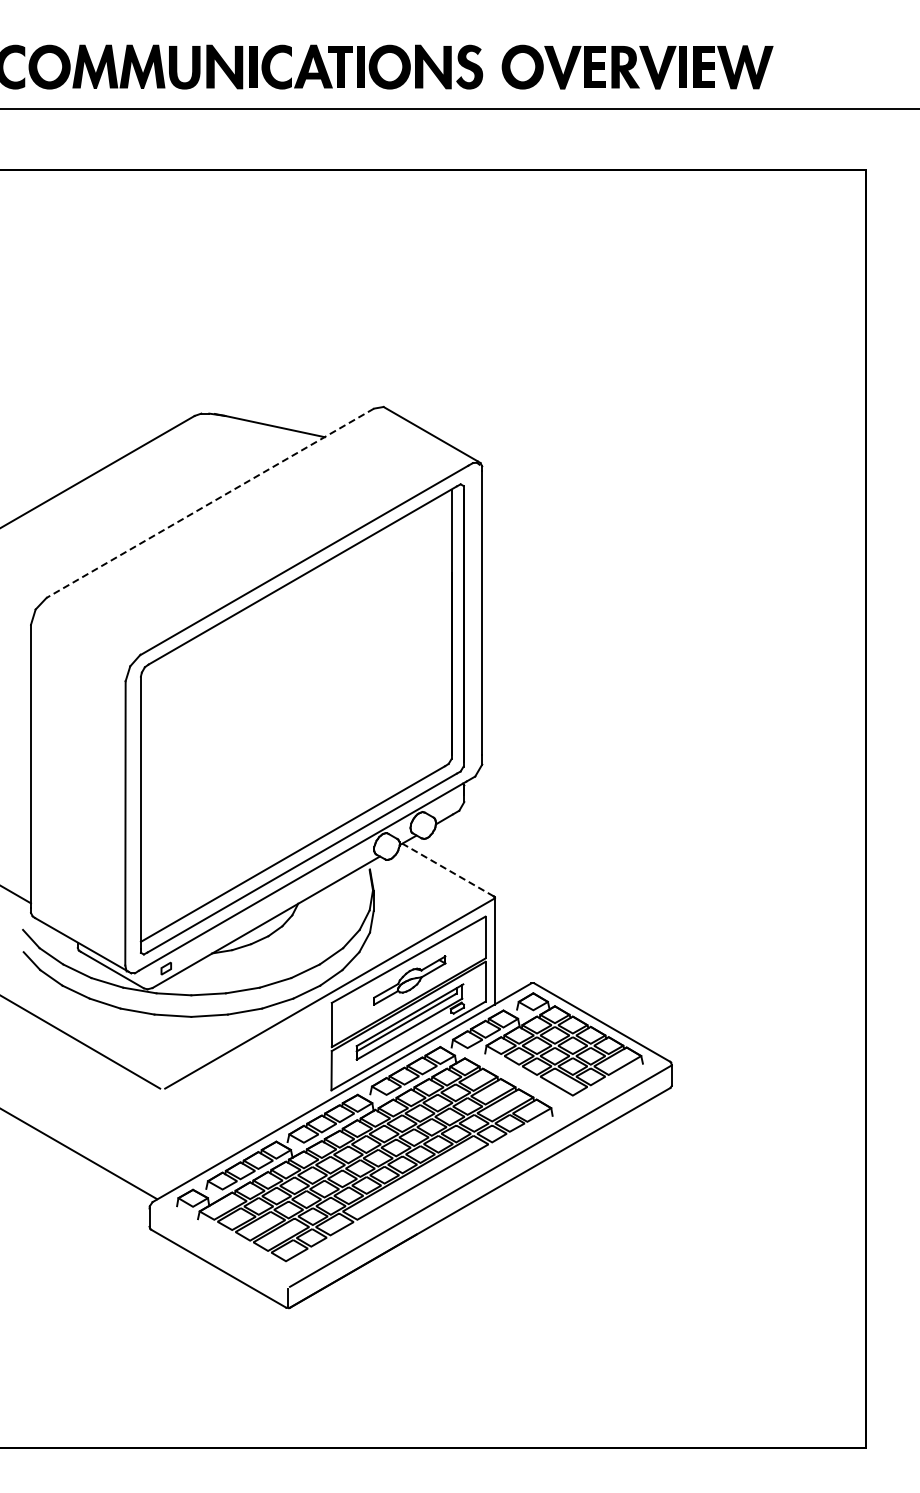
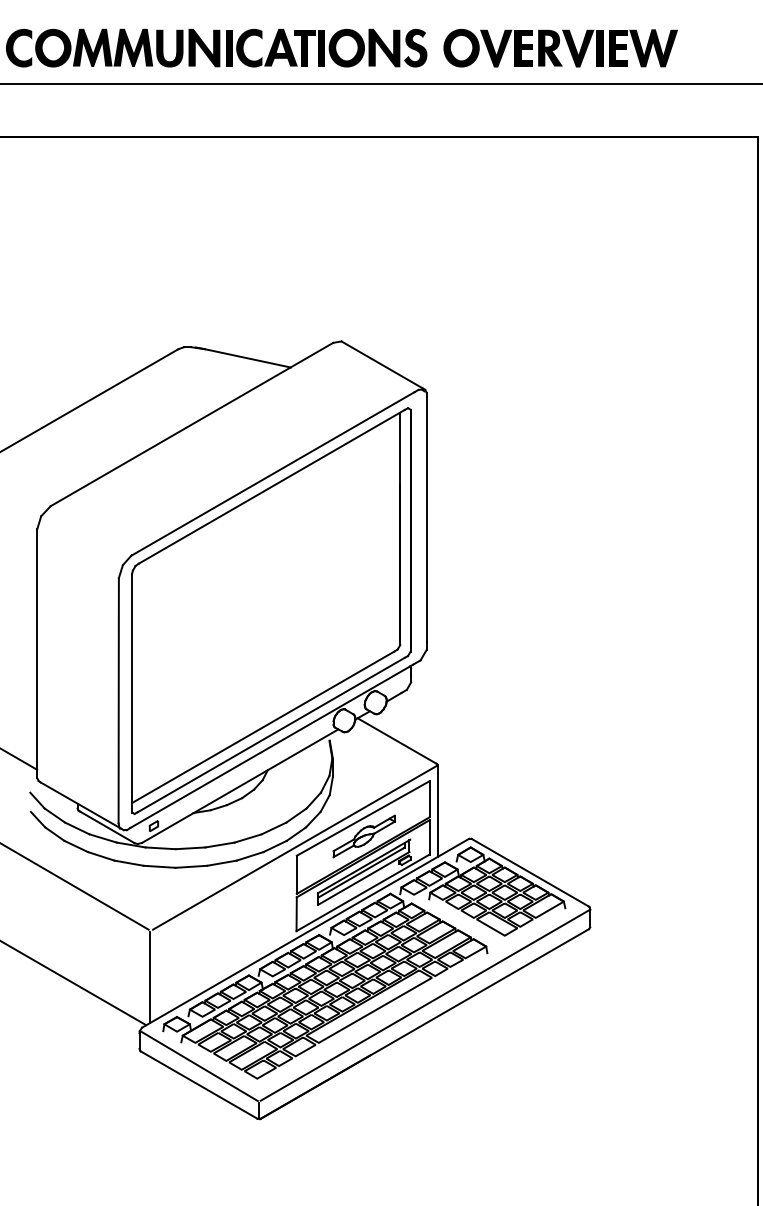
line: (209, 503) -> (191, 424), dashed -> solid
line: (448, 869) -> (397, 740), dashed -> solid
line: (161, 1143) -> (149, 977), added
line: (219, 1247) -> (199, 1066), added

